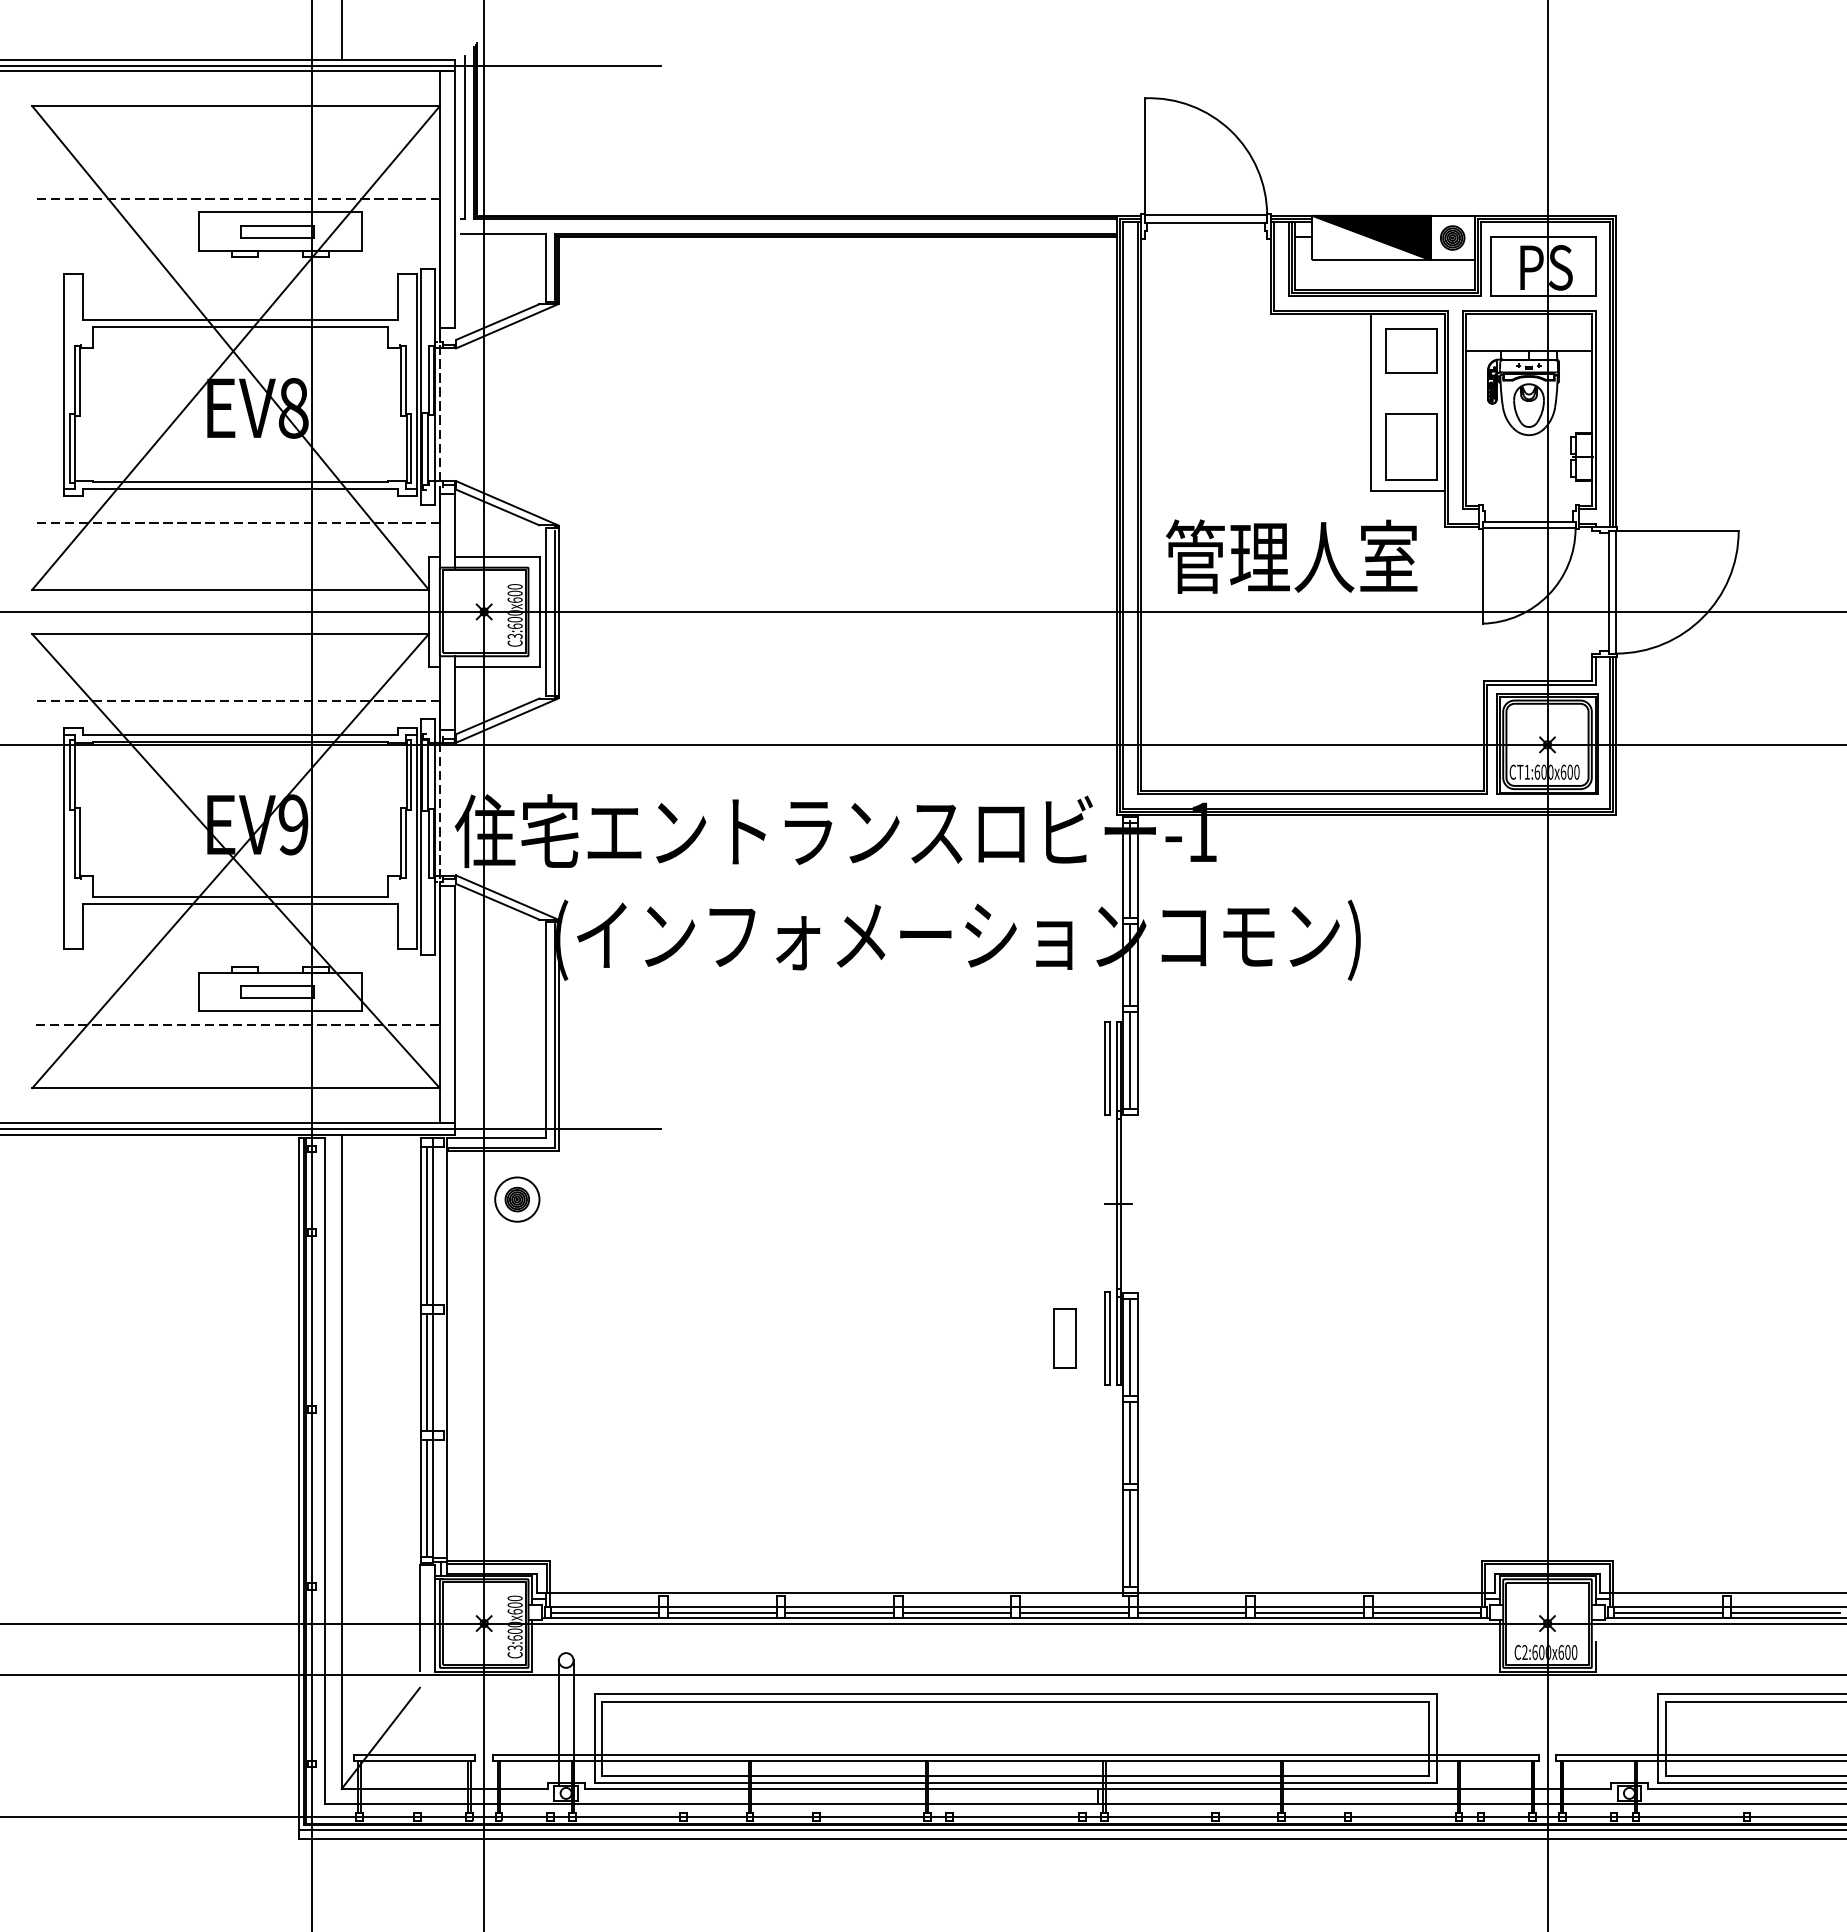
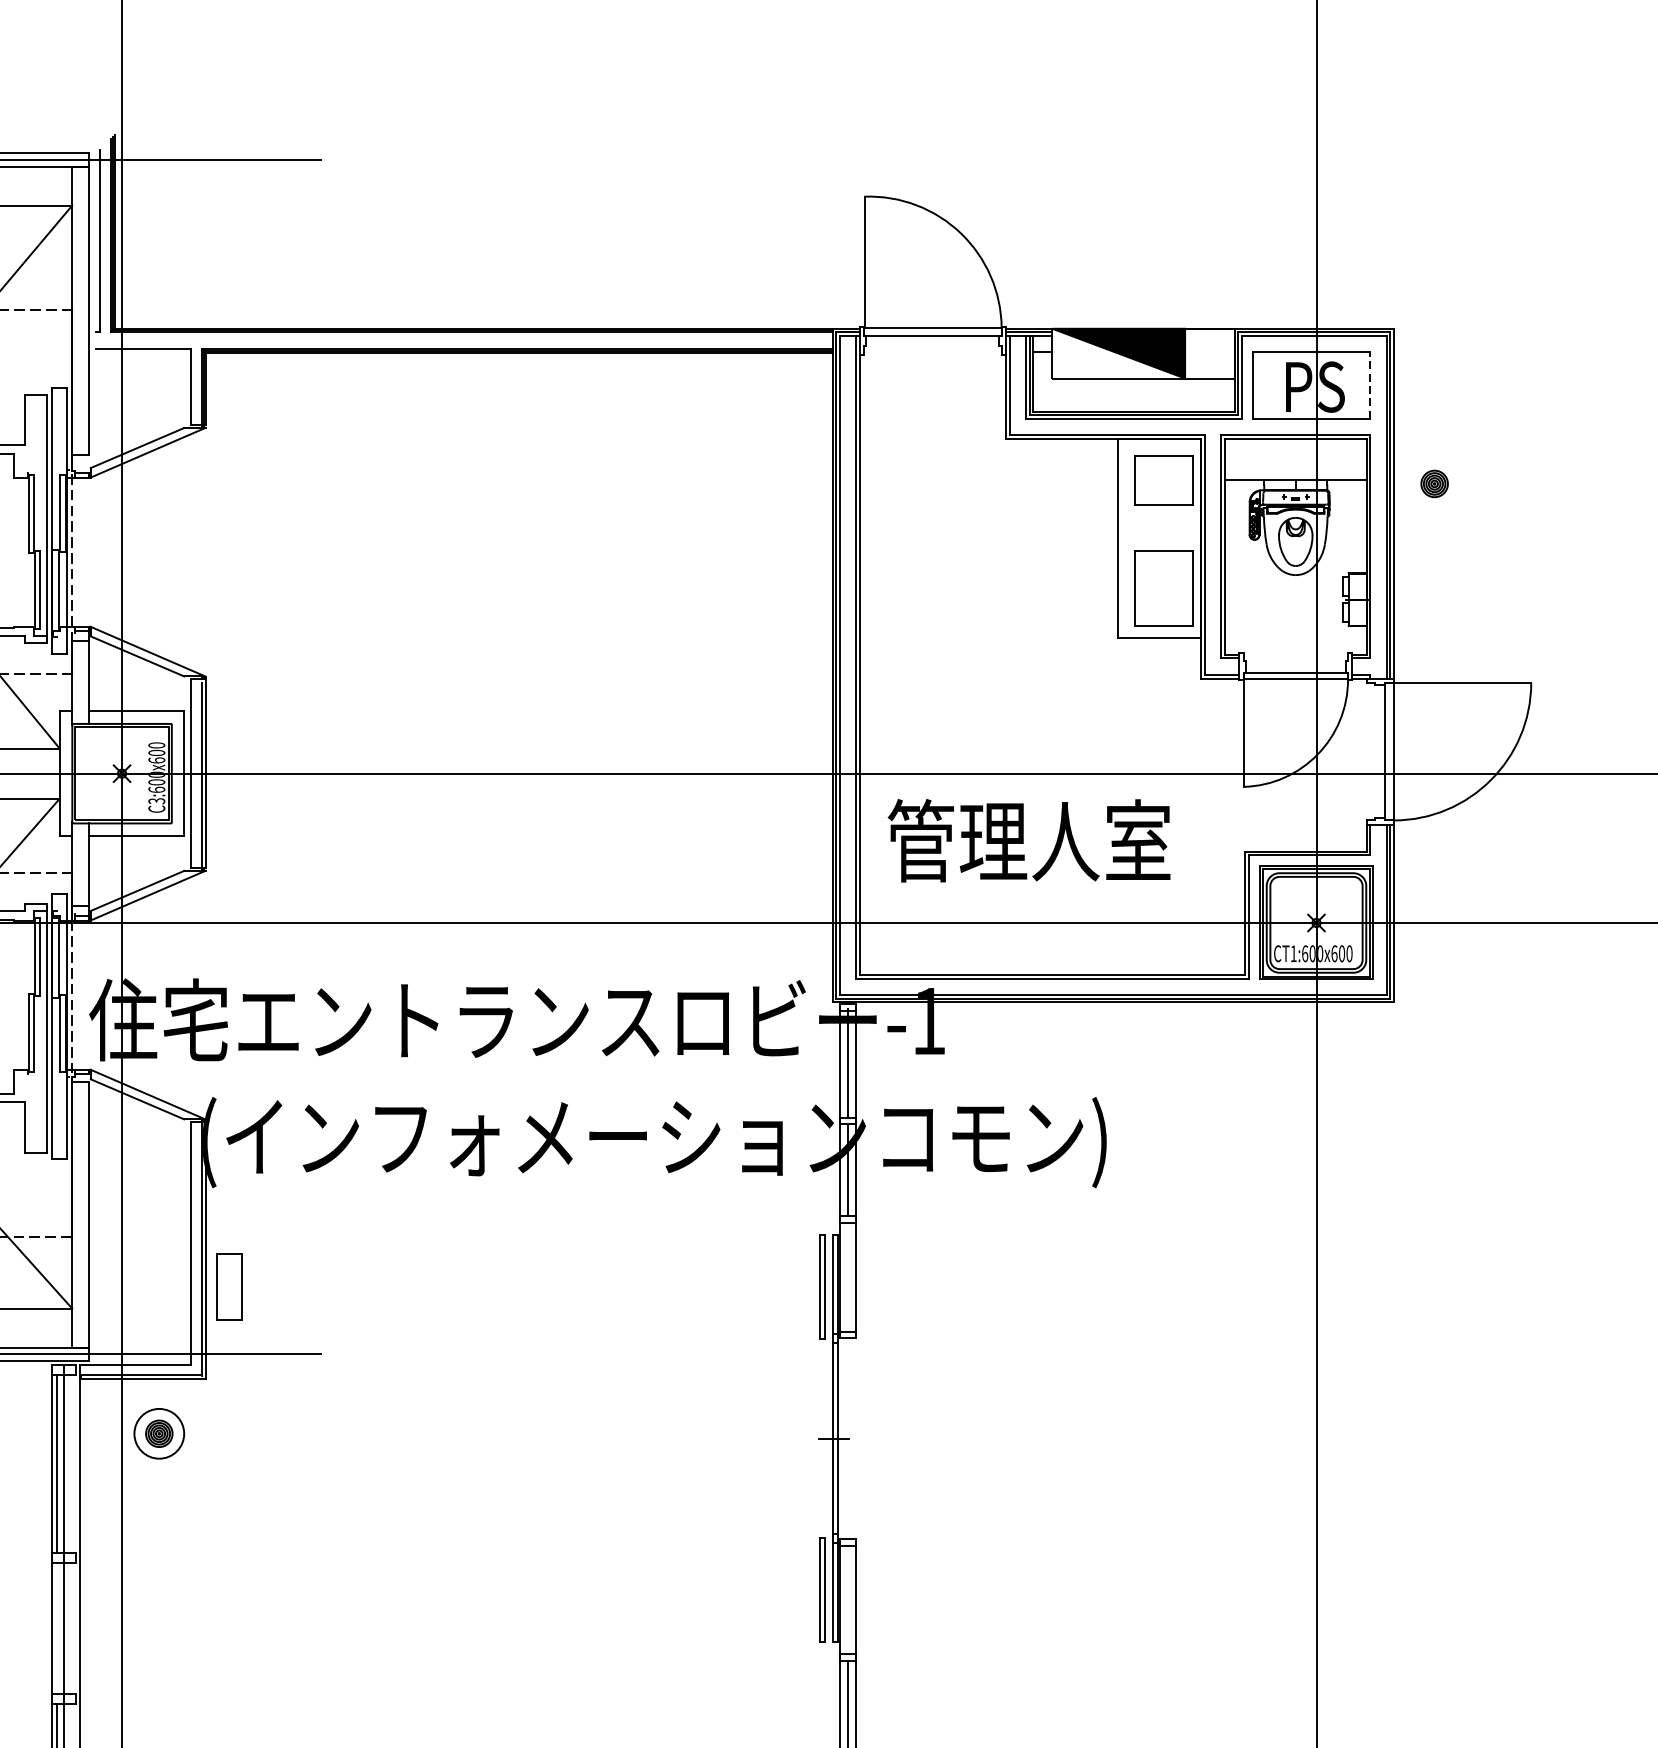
part: (1452, 237) -> (1434, 483), moved
line: (1595, 266) -> (1370, 385), solid -> dashed
text: (1291, 556) -> (1028, 840), moved
line: (1130, 1059) -> (848, 1276), removed
part: (1064, 1338) -> (229, 1286), moved
line: (1130, 1347) -> (848, 1599), removed
line: (426, 1372) -> (57, 1628), removed

